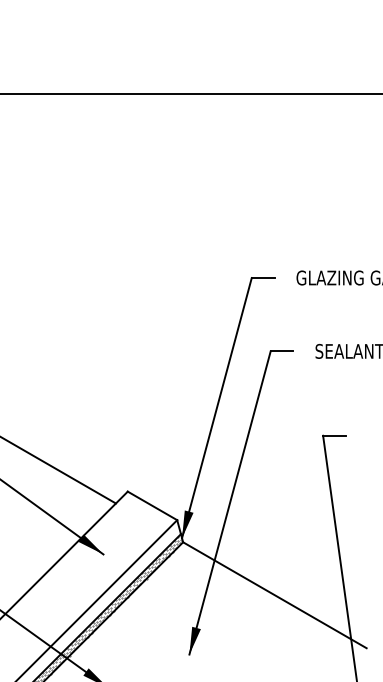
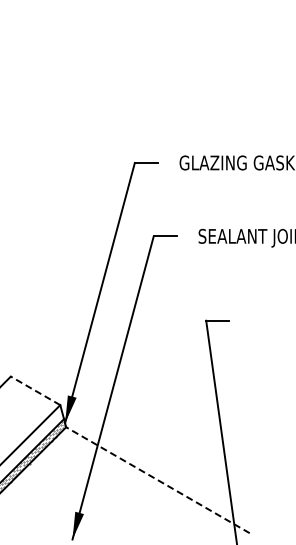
line: (152, 505) -> (35, 390), solid -> dashed
line: (274, 595) -> (157, 480), solid -> dashed

